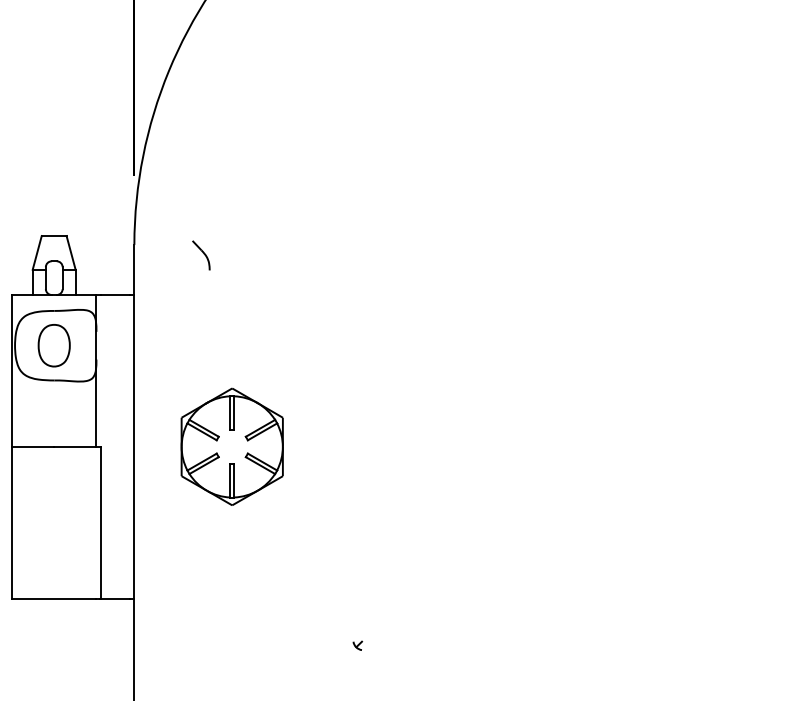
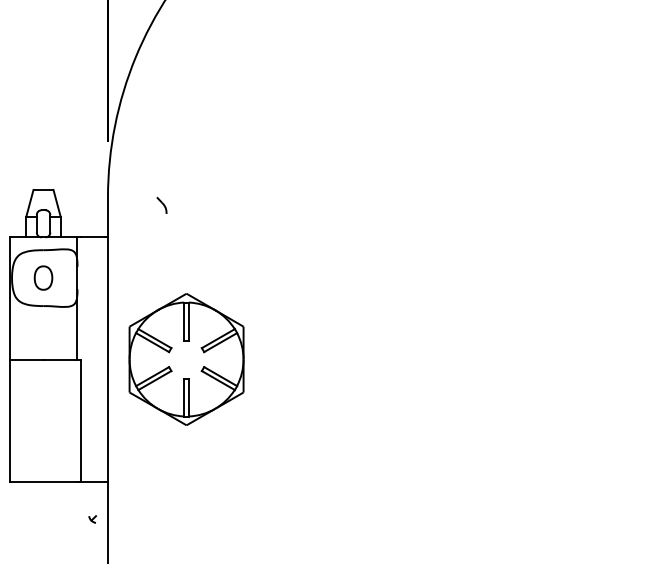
part: (200, 255) -> (161, 205), size x0.7
part: (54, 344) -> (43, 277), size x0.7
part: (232, 446) -> (186, 359), size x1.4
part: (357, 645) -> (92, 519), moved

